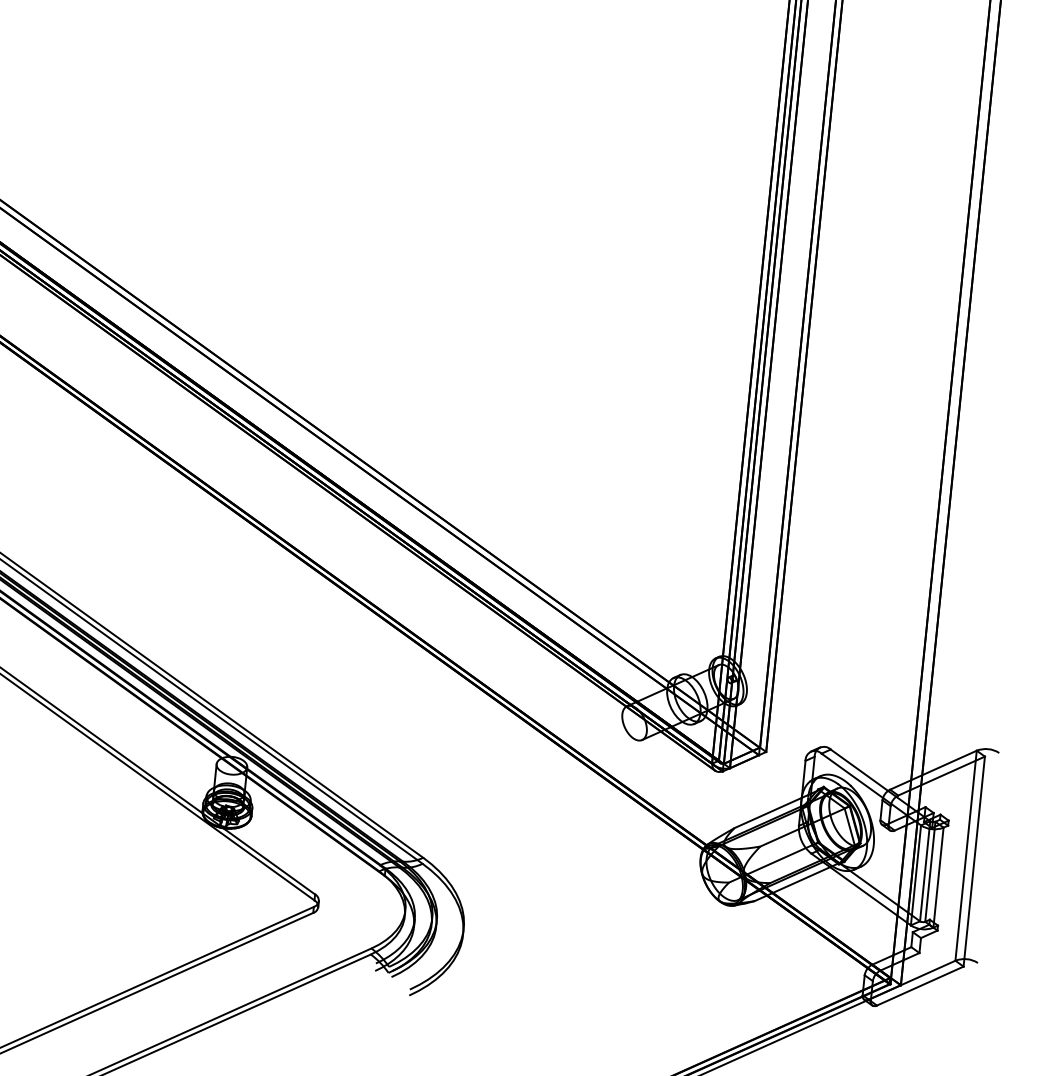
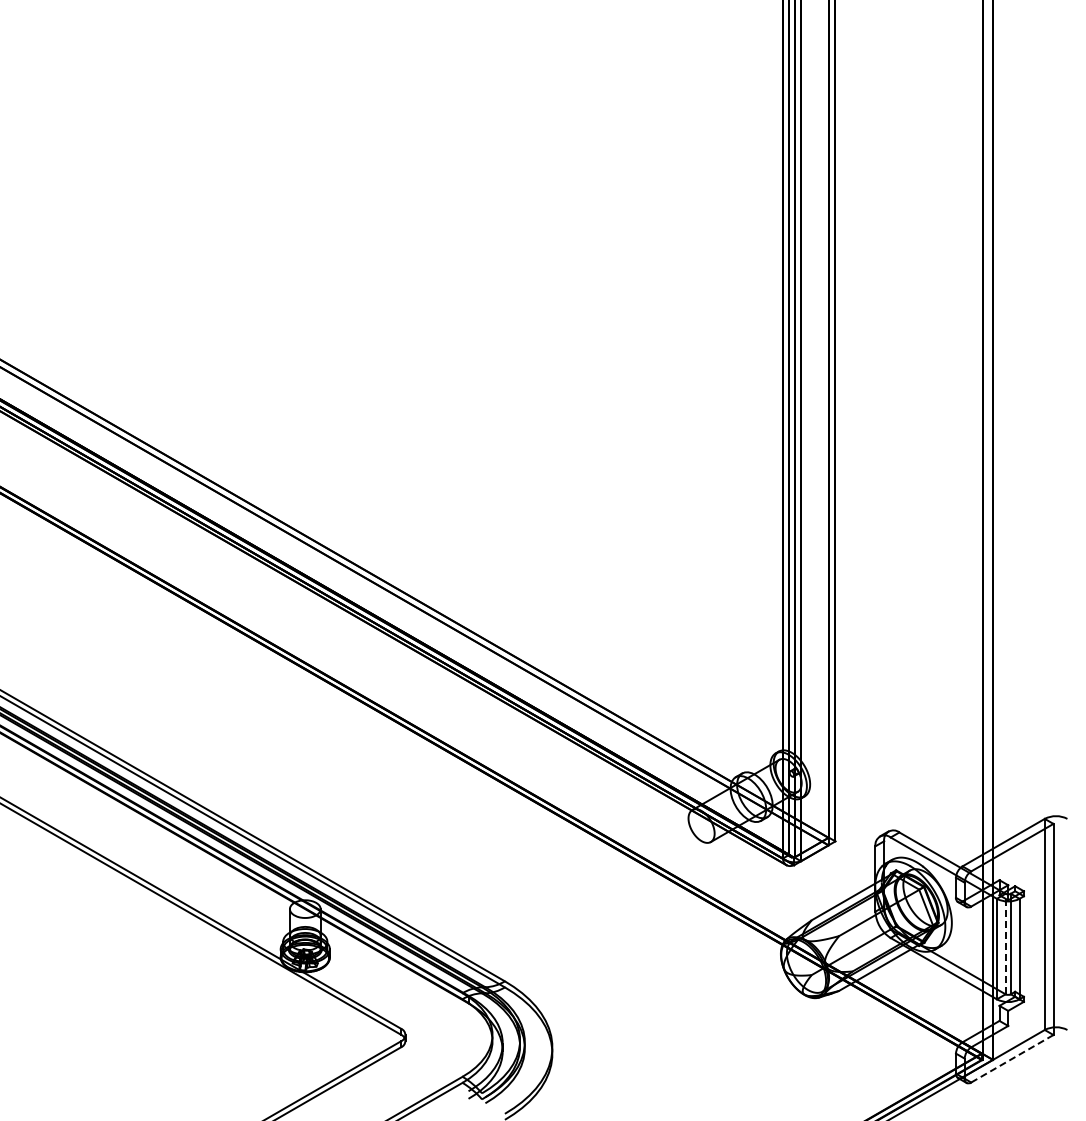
line: (925, 870) -> (1005, 943), solid -> dashed
line: (919, 986) -> (1011, 1059), solid -> dashed

